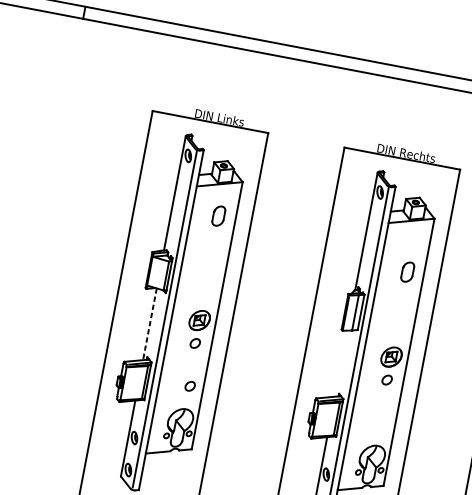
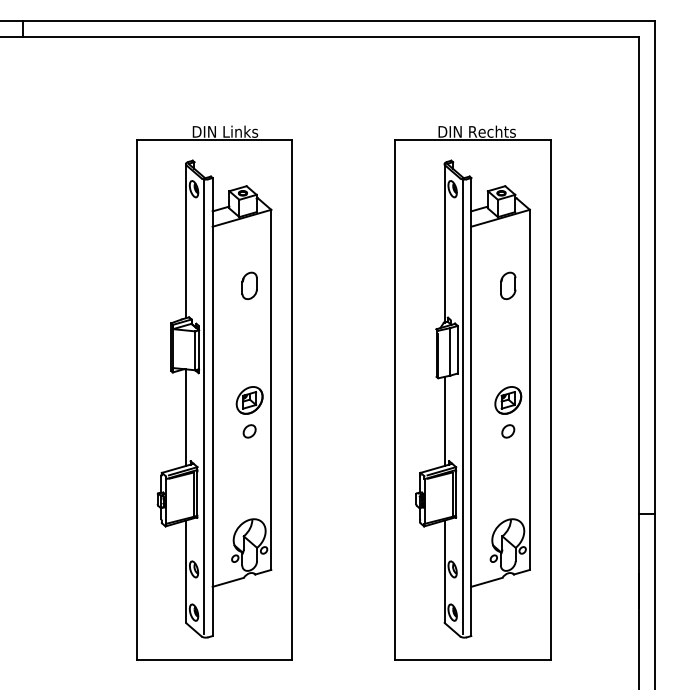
part: (218, 215) -> (249, 285), moved
line: (149, 324) -> (185, 418), dashed -> solid
line: (341, 363) -> (444, 421), added
part: (190, 386) -> (253, 488), removed

